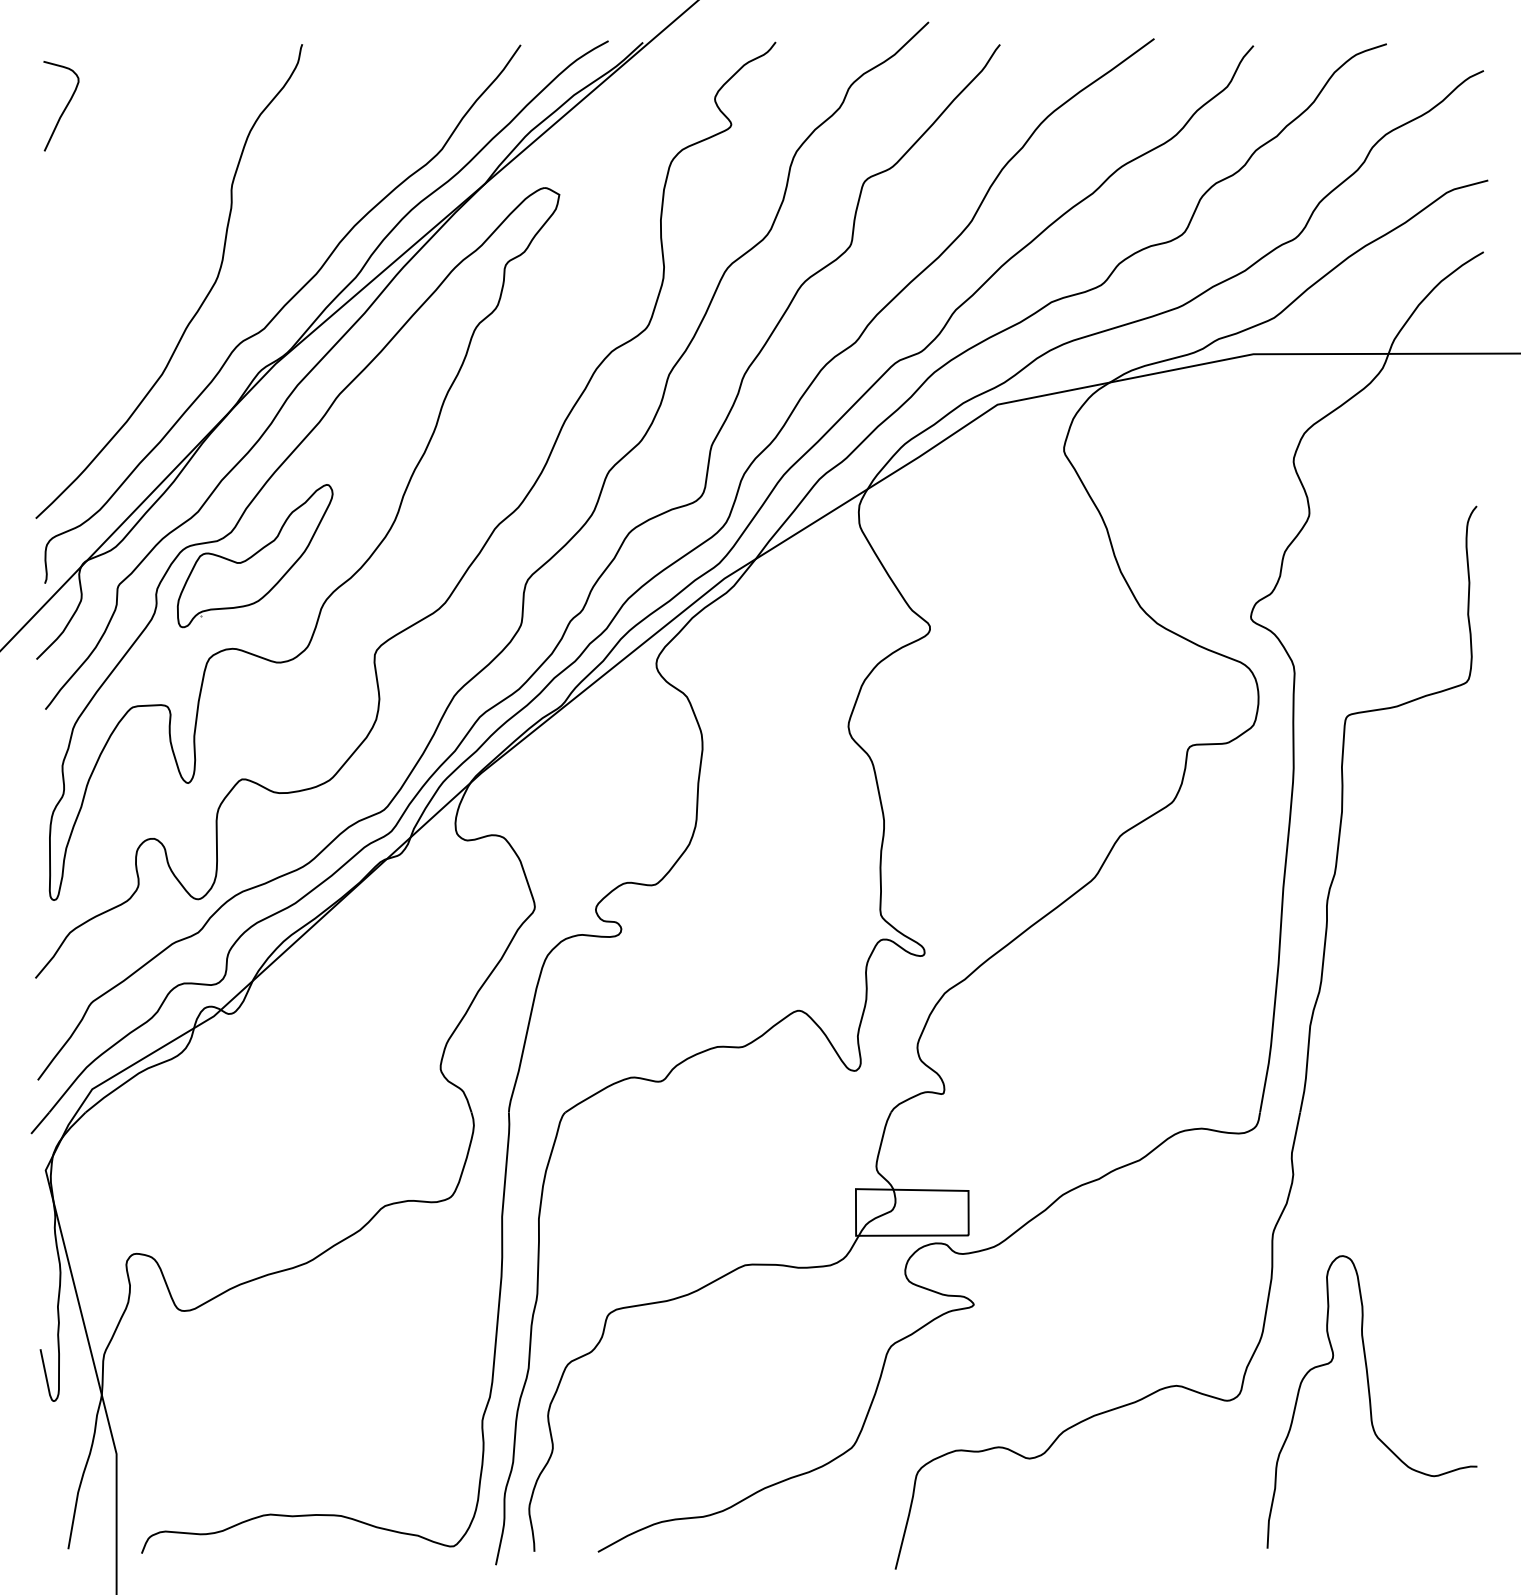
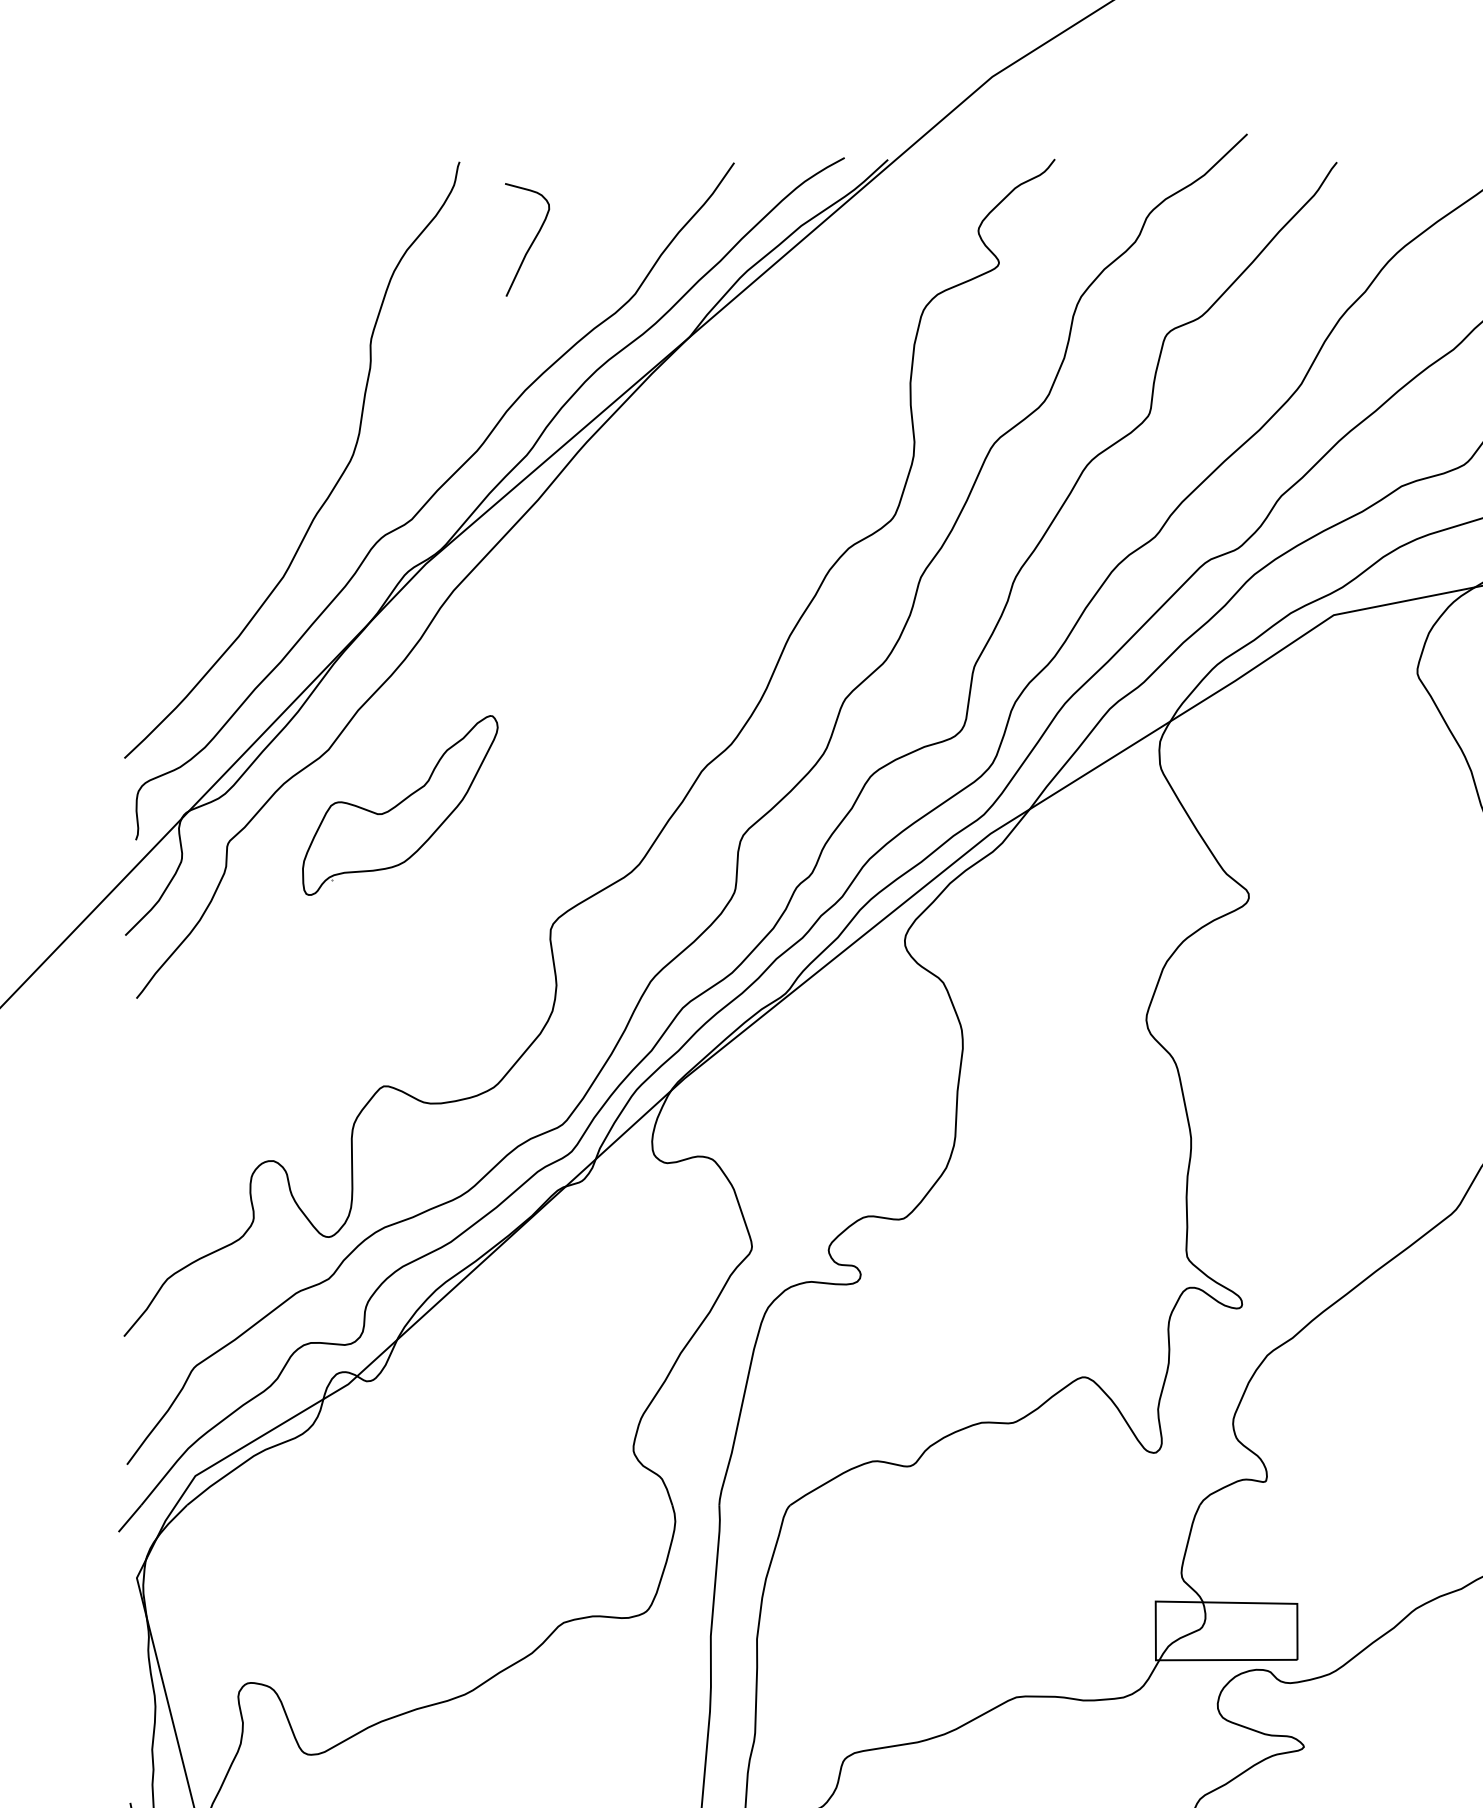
curve: (64, 108) -> (531, 242), moved
part: (304, 543) -> (462, 789), removed

